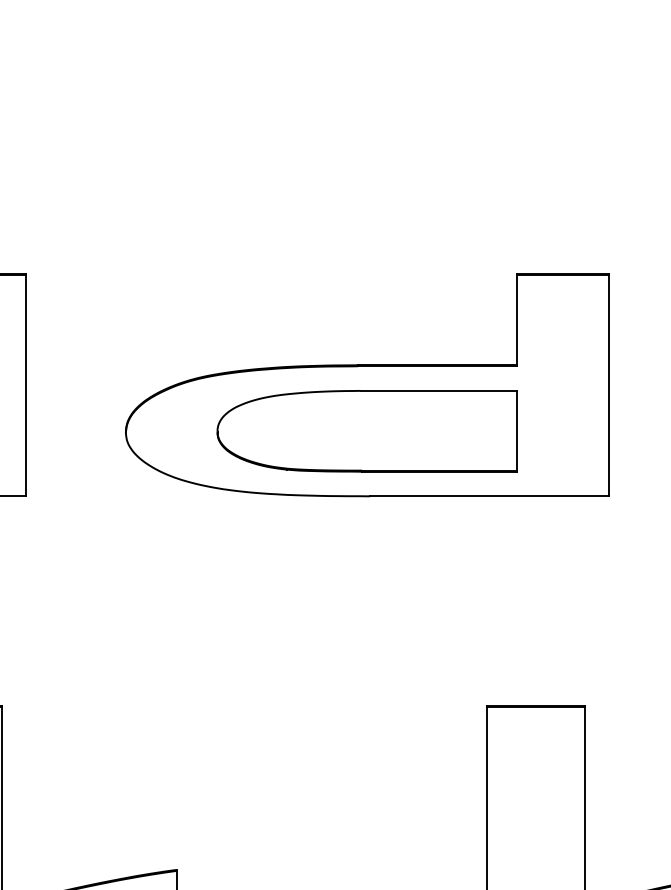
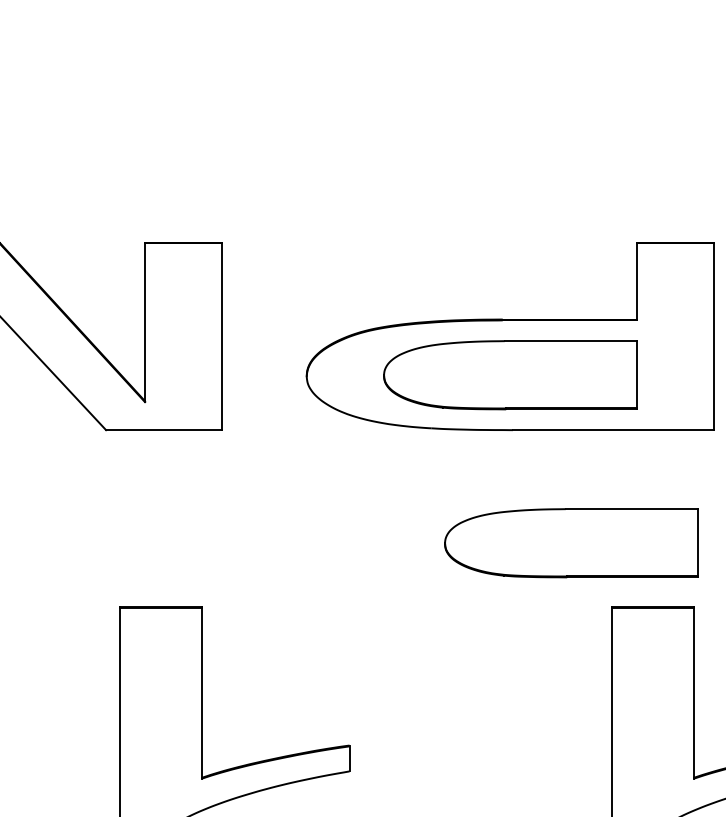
part: (439, 630) -> (571, 543), added

